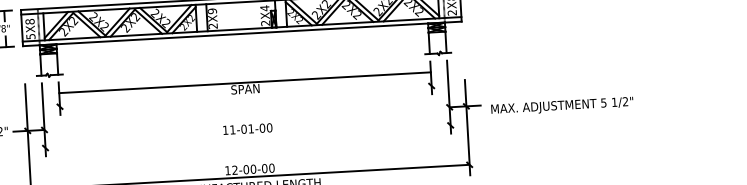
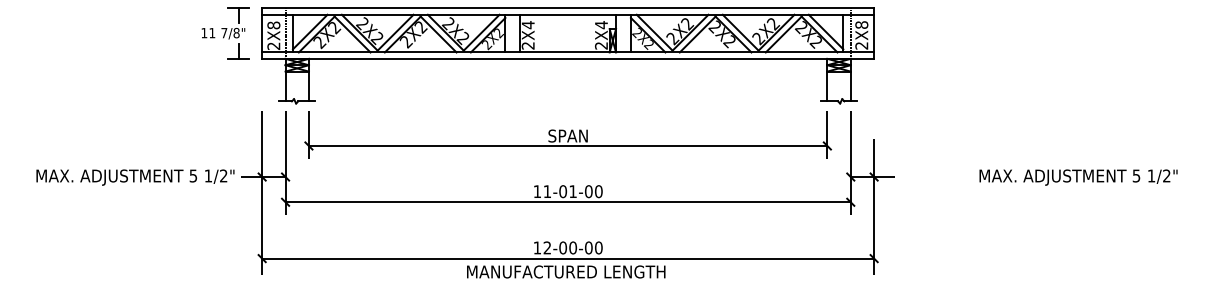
text: (211, 11) -> (527, 25), 2X9 -> 2X4
text: (30, 36) -> (273, 45), 5X8 -> 2X8
line: (244, 82) -> (567, 145), moved
text: (562, 106) -> (1078, 177), moved
line: (247, 136) -> (567, 202), added

